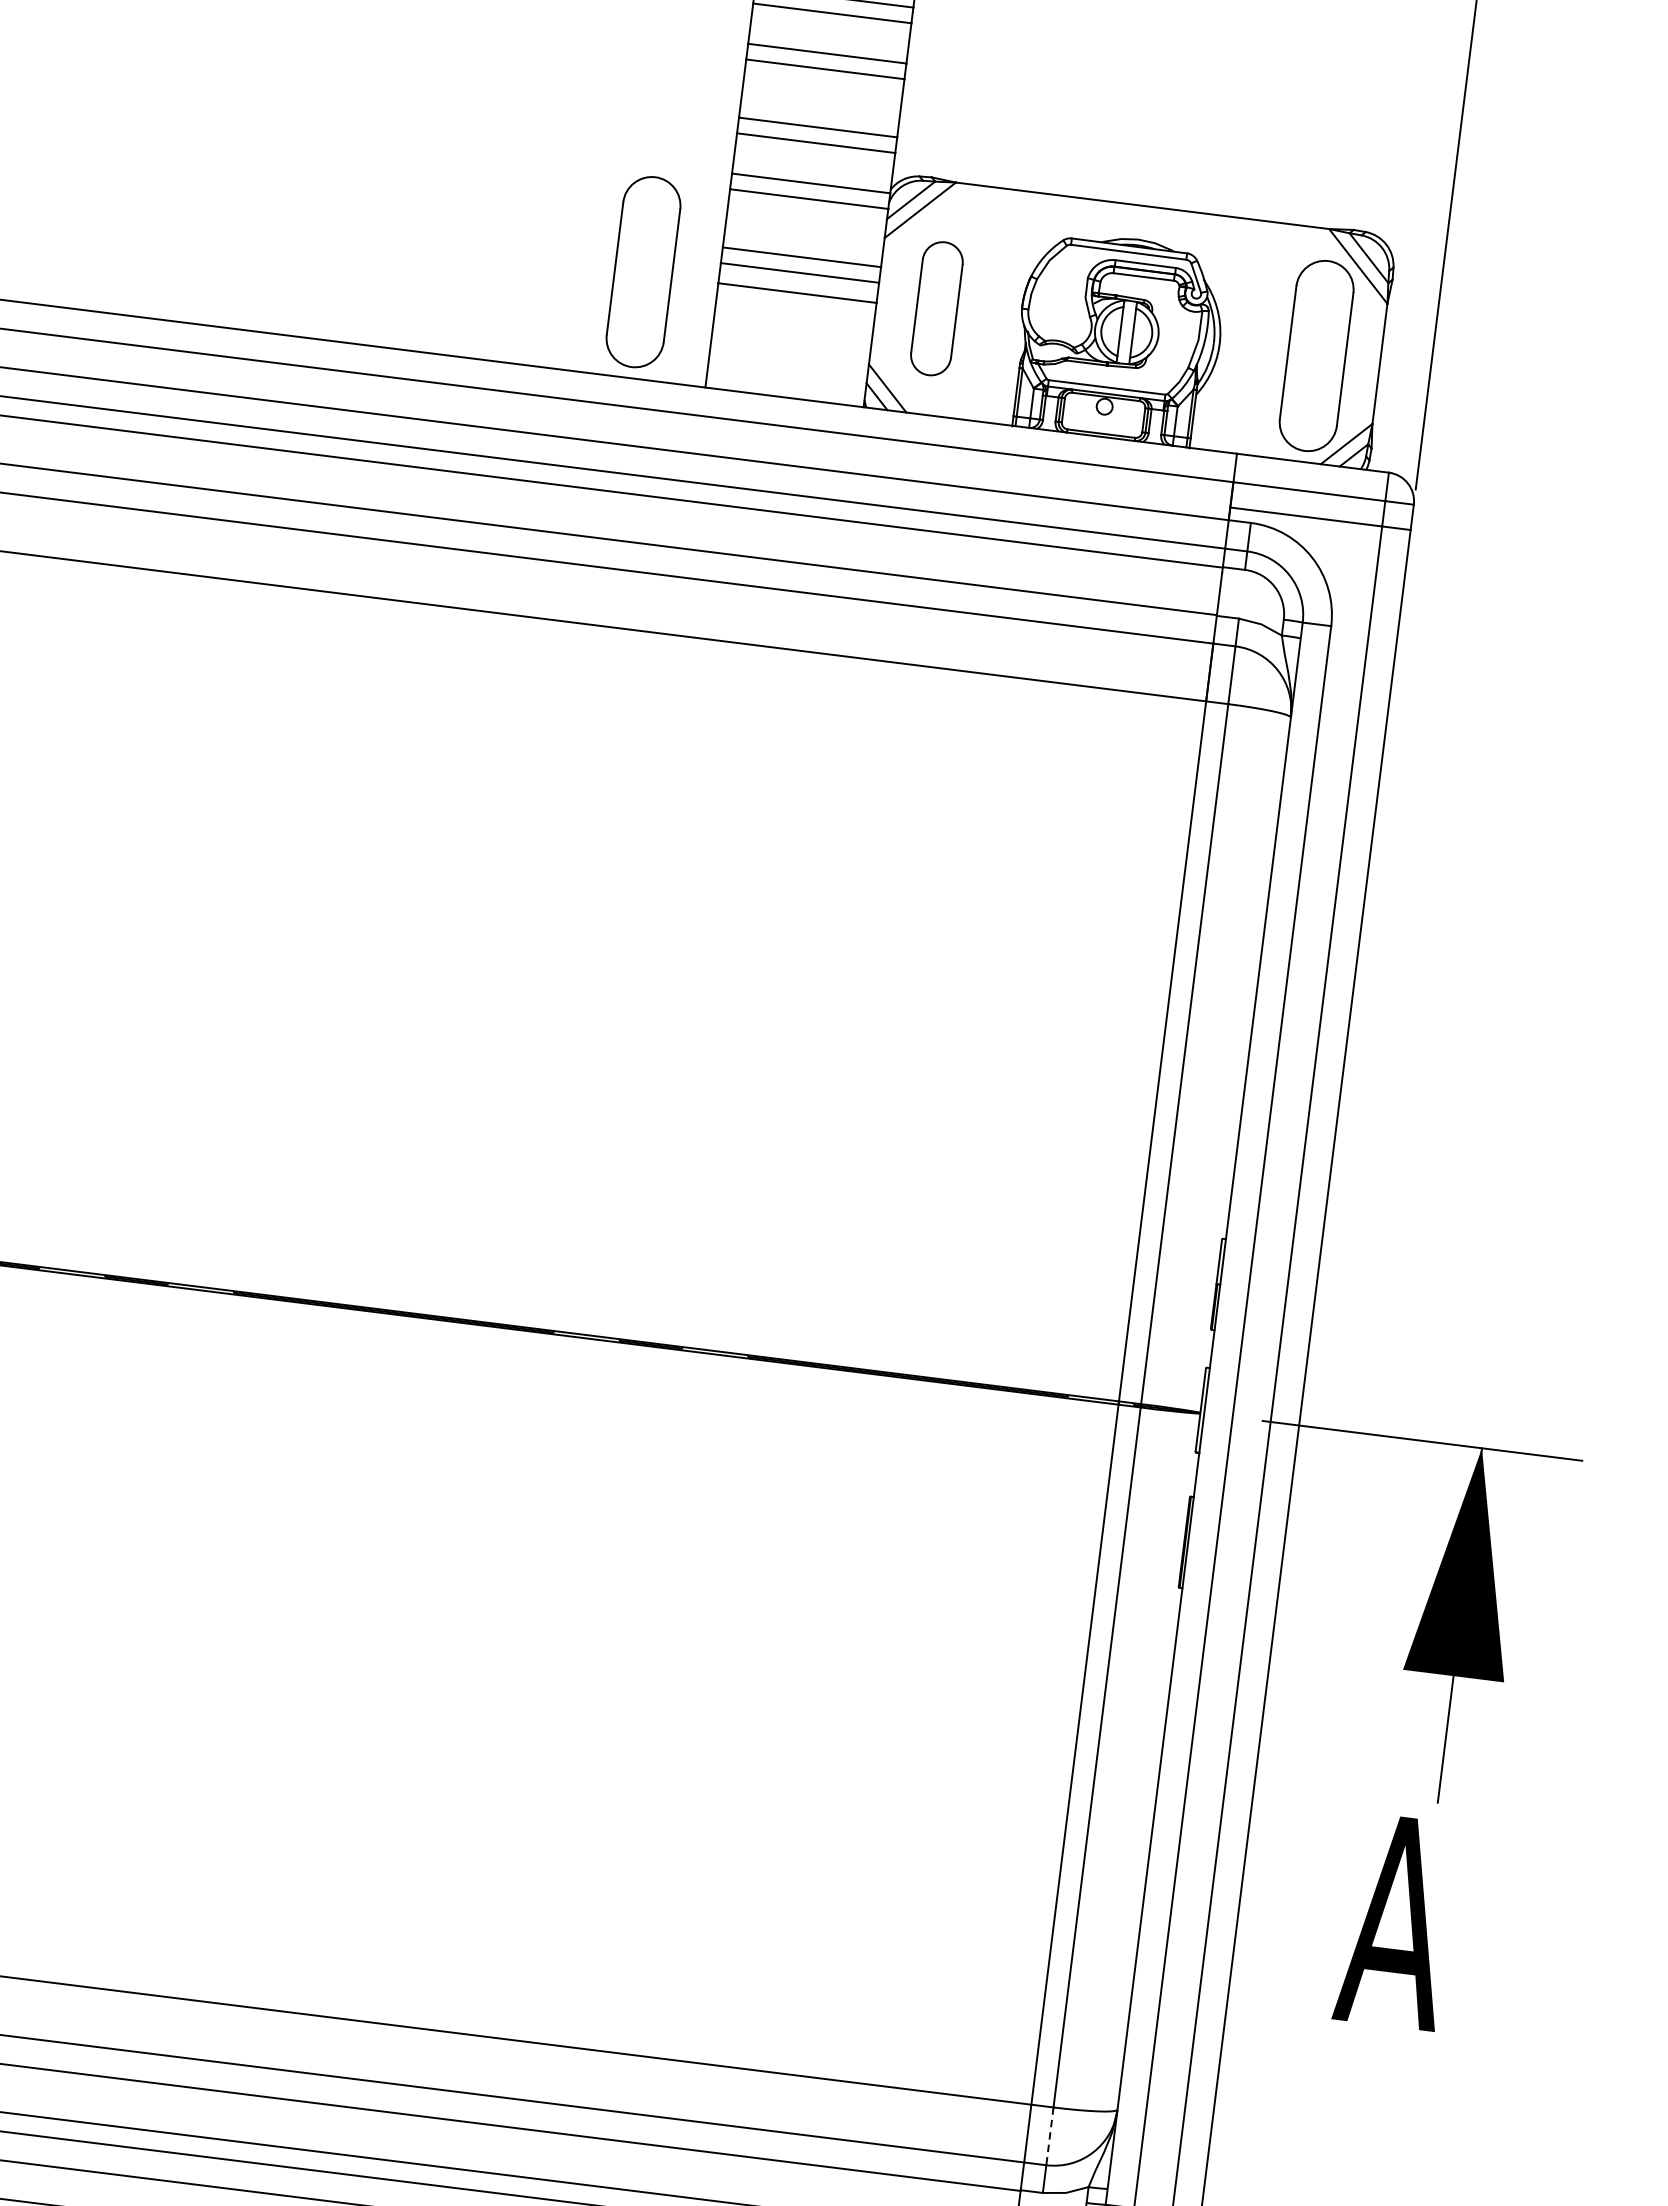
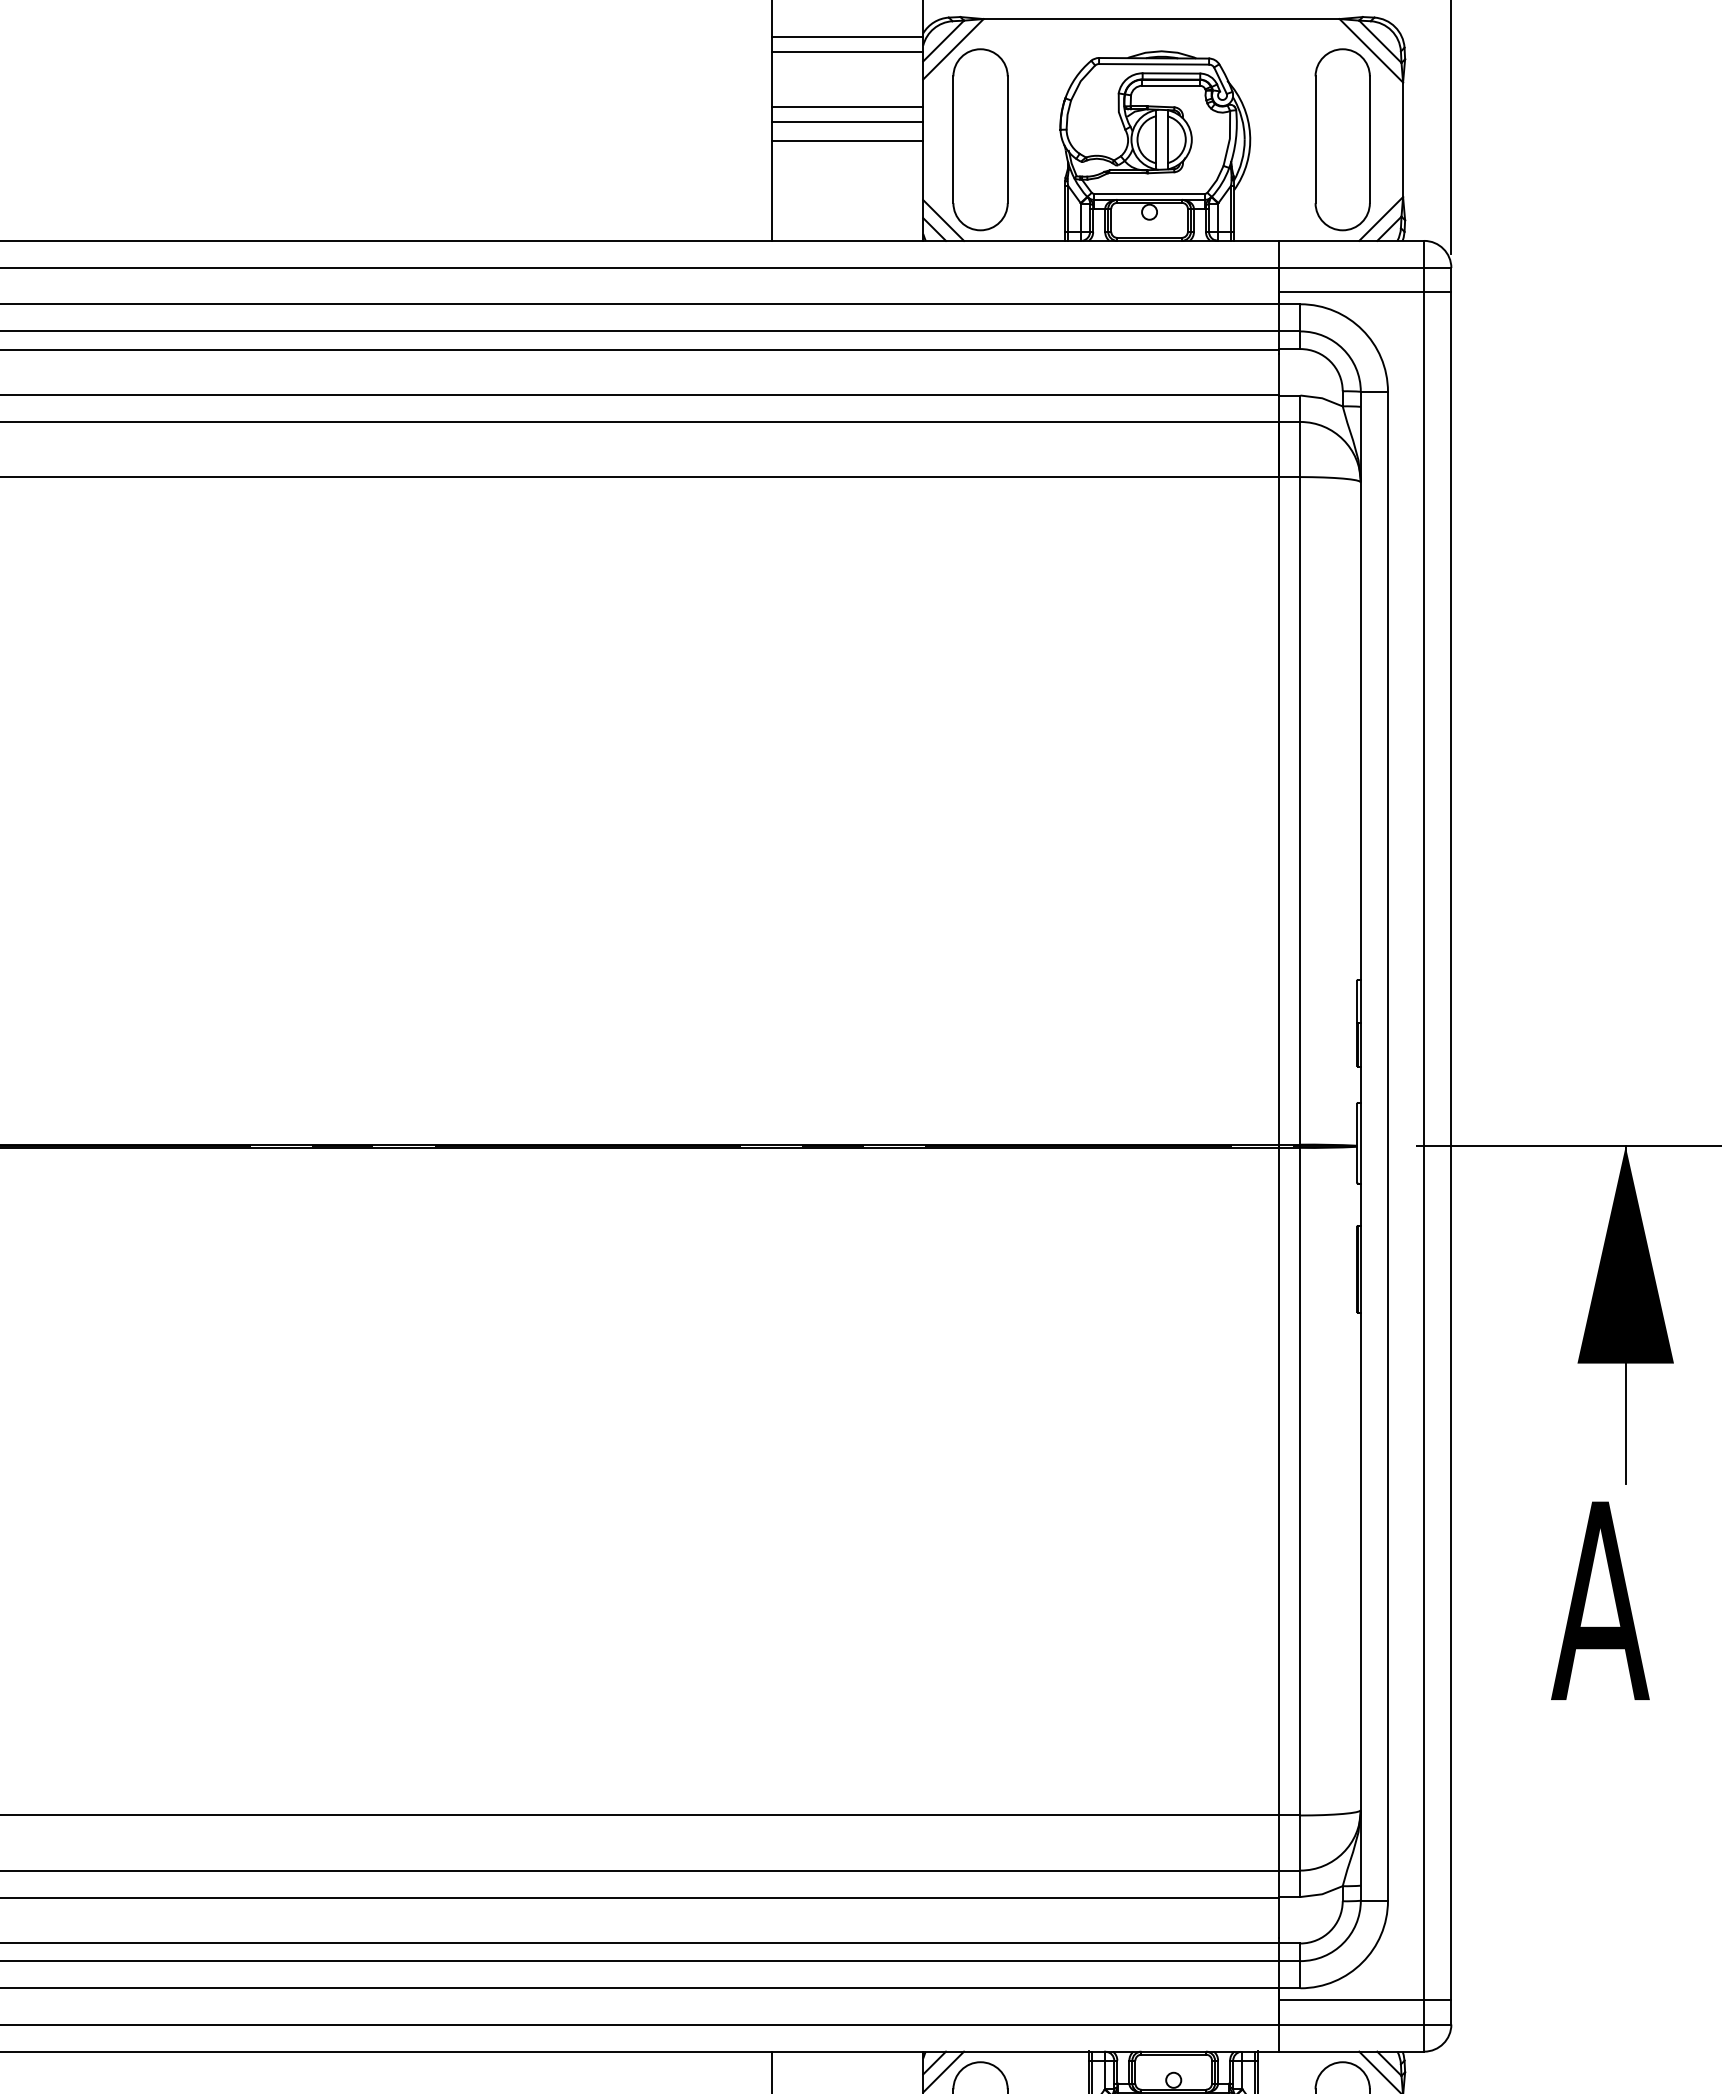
part: (643, 271) -> (700, 139), removed
part: (936, 308) -> (980, 139), size x1.43
line: (1049, 2136) -> (1300, 1843), dashed -> solid

